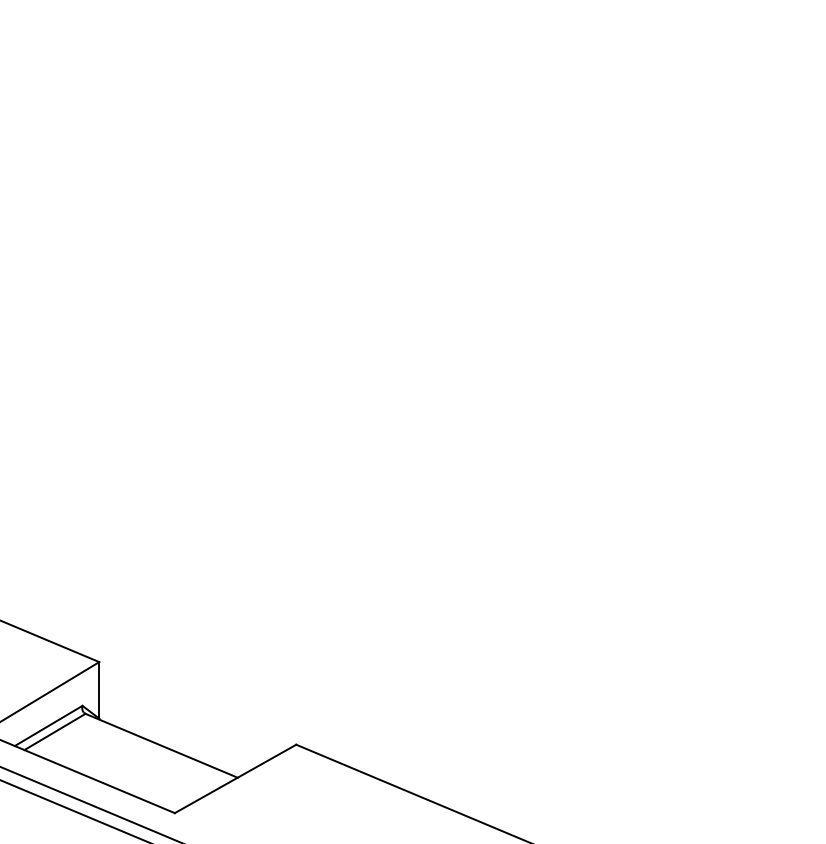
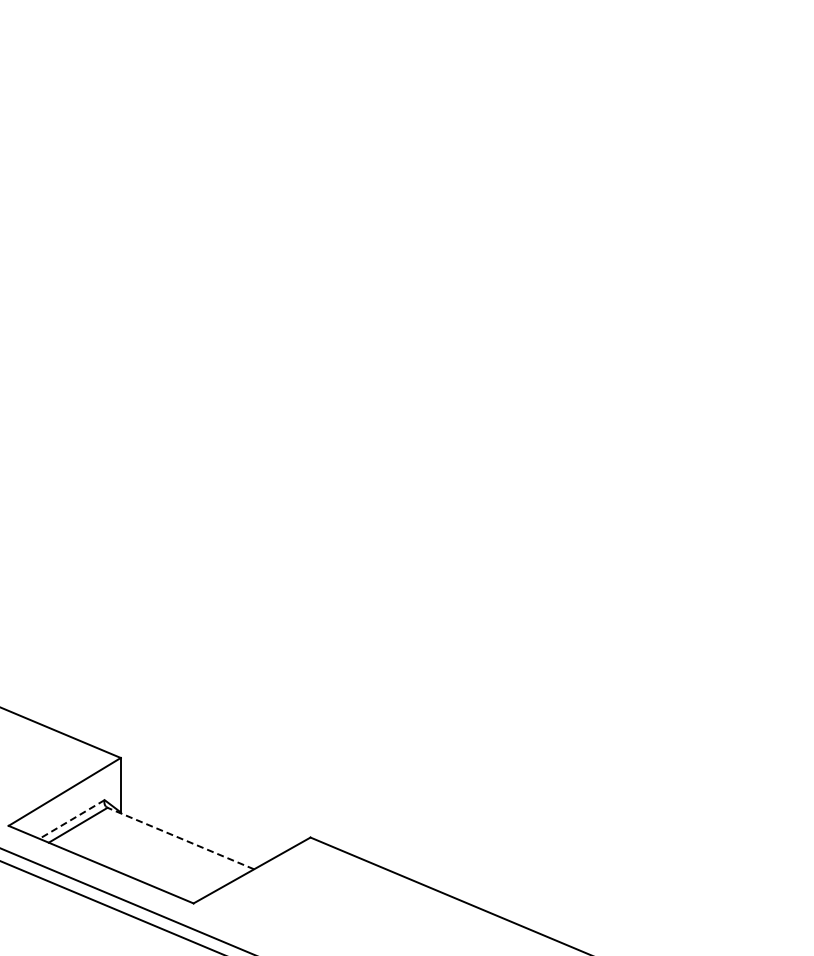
line: (49, 725) -> (72, 819), solid -> dashed
line: (161, 745) -> (180, 838), solid -> dashed

